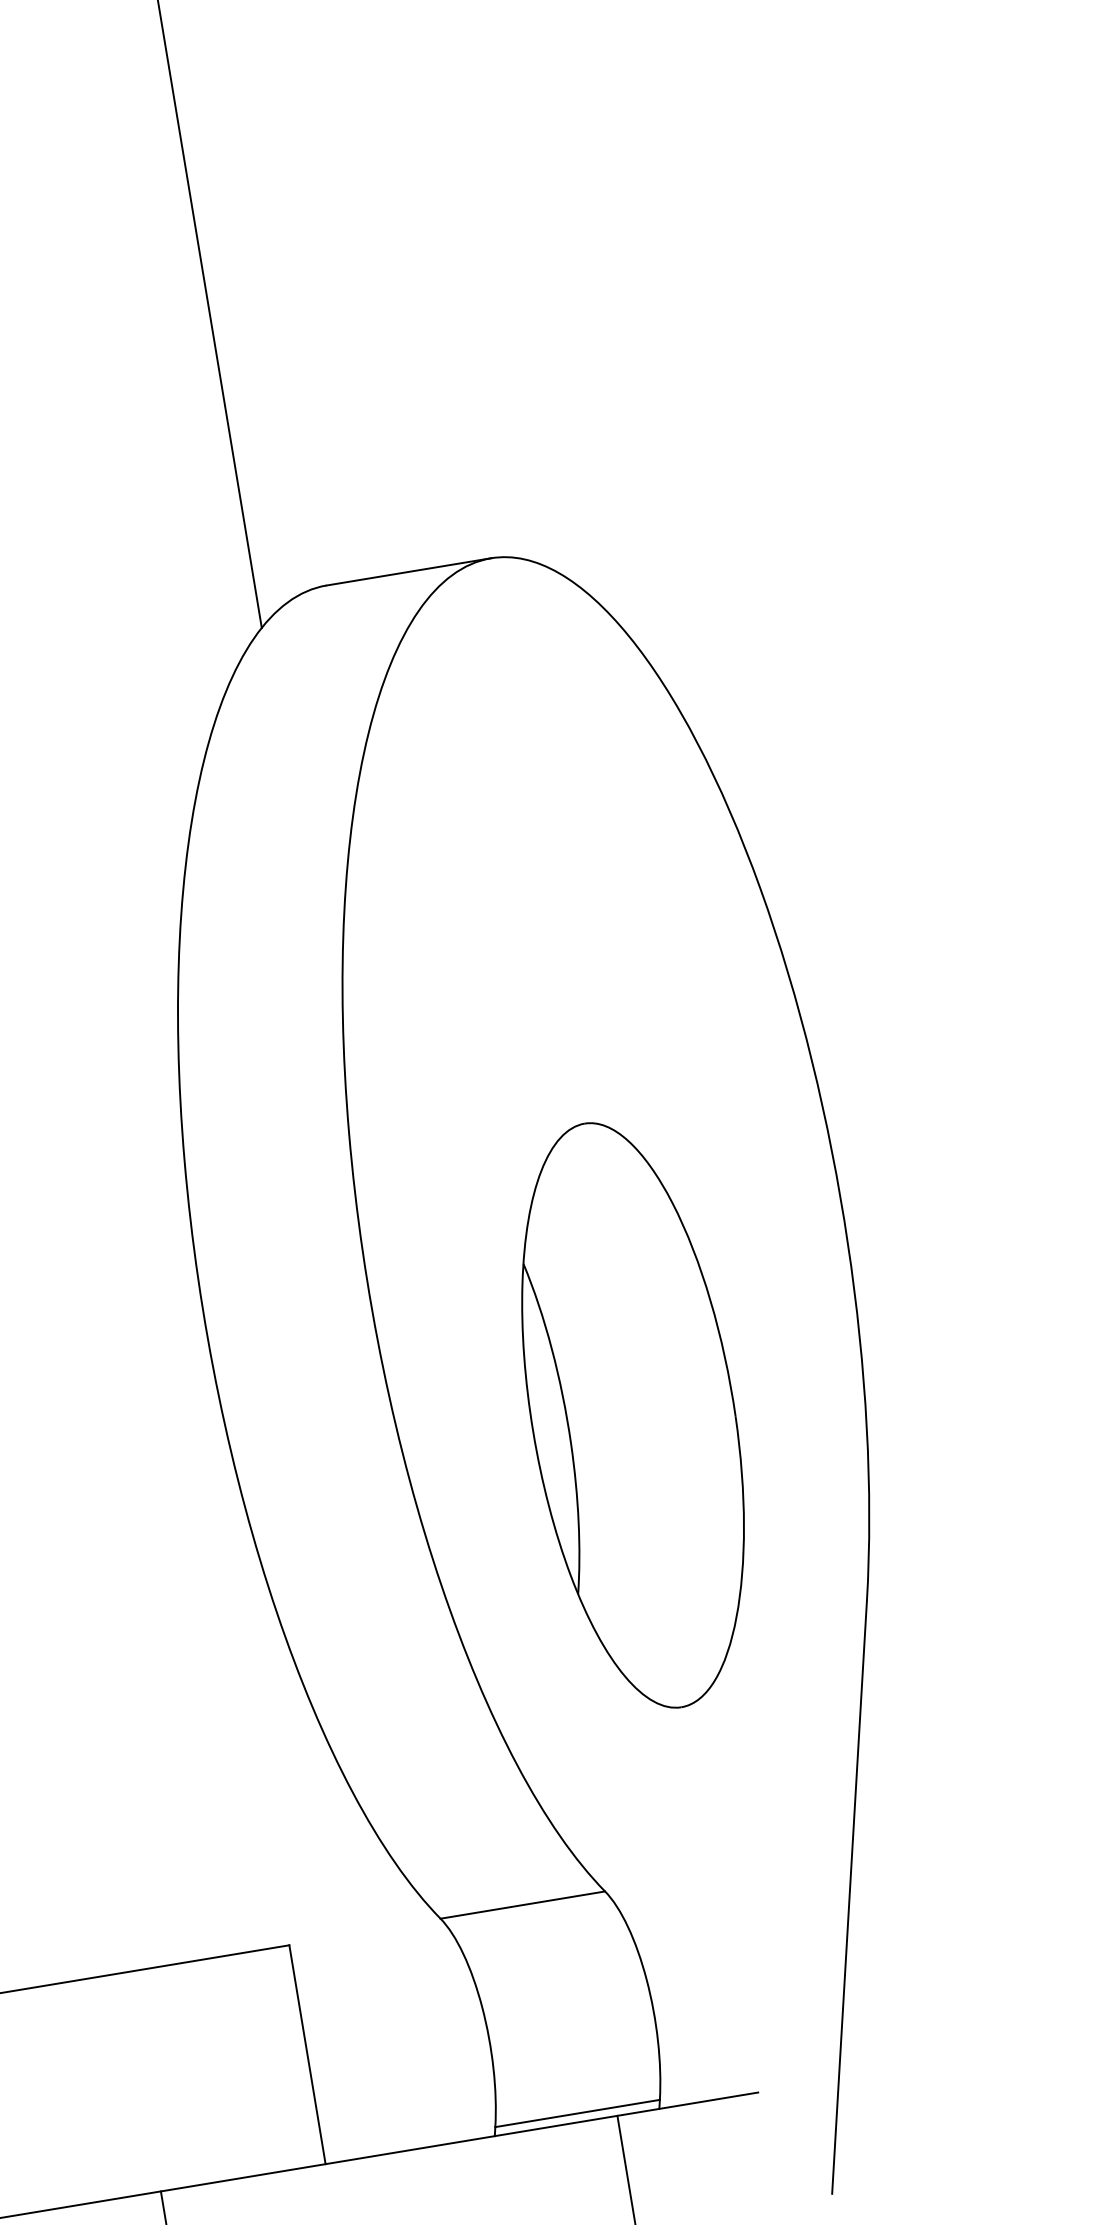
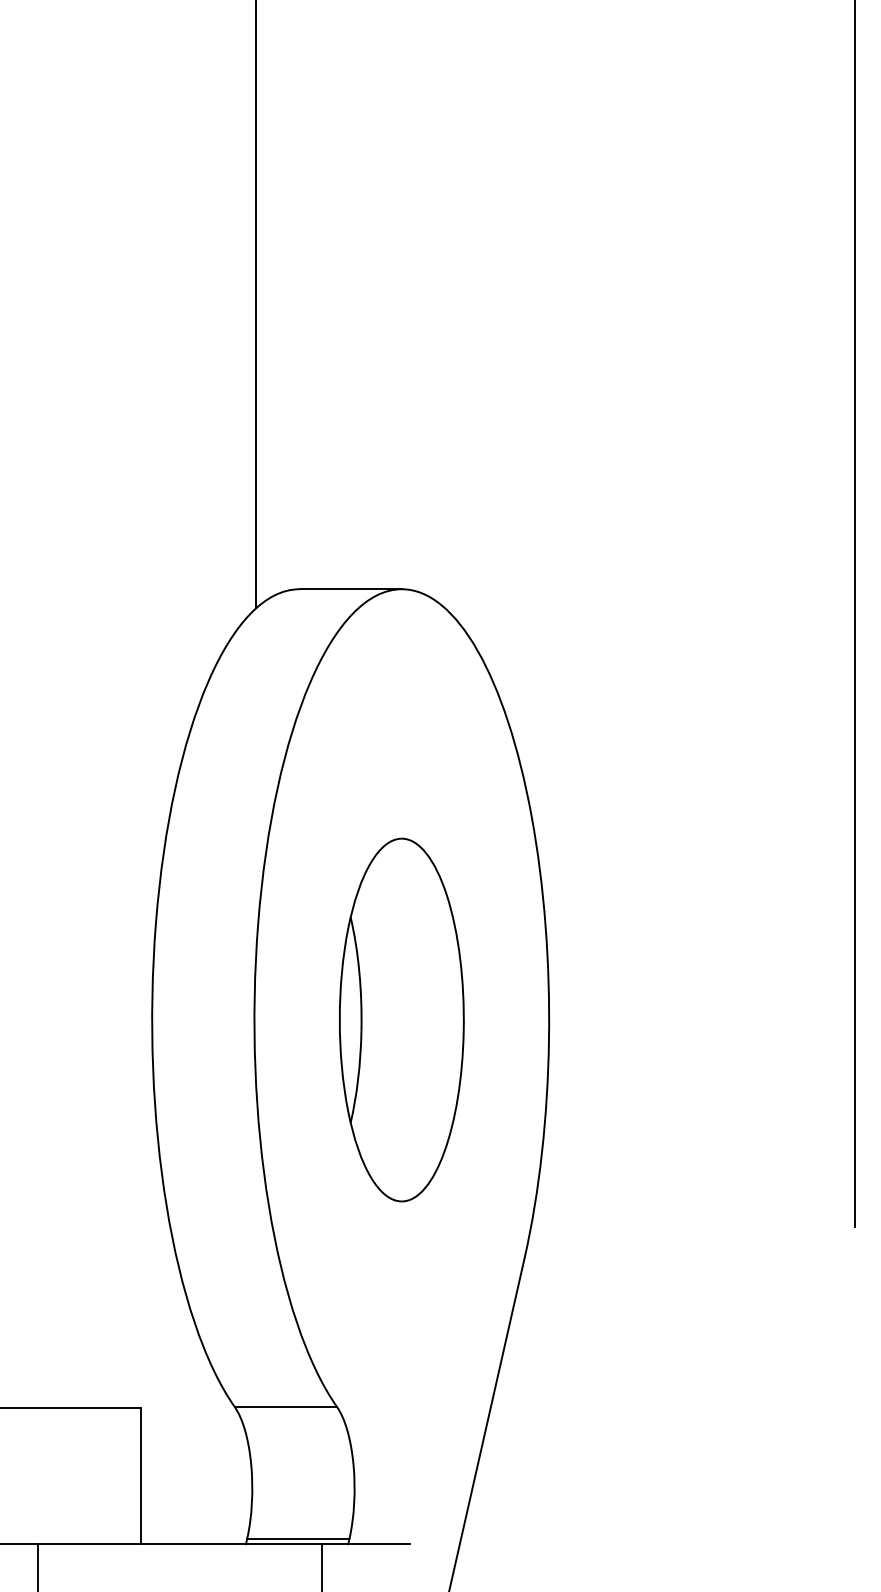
part: (632, 1414) -> (401, 1019), moved

